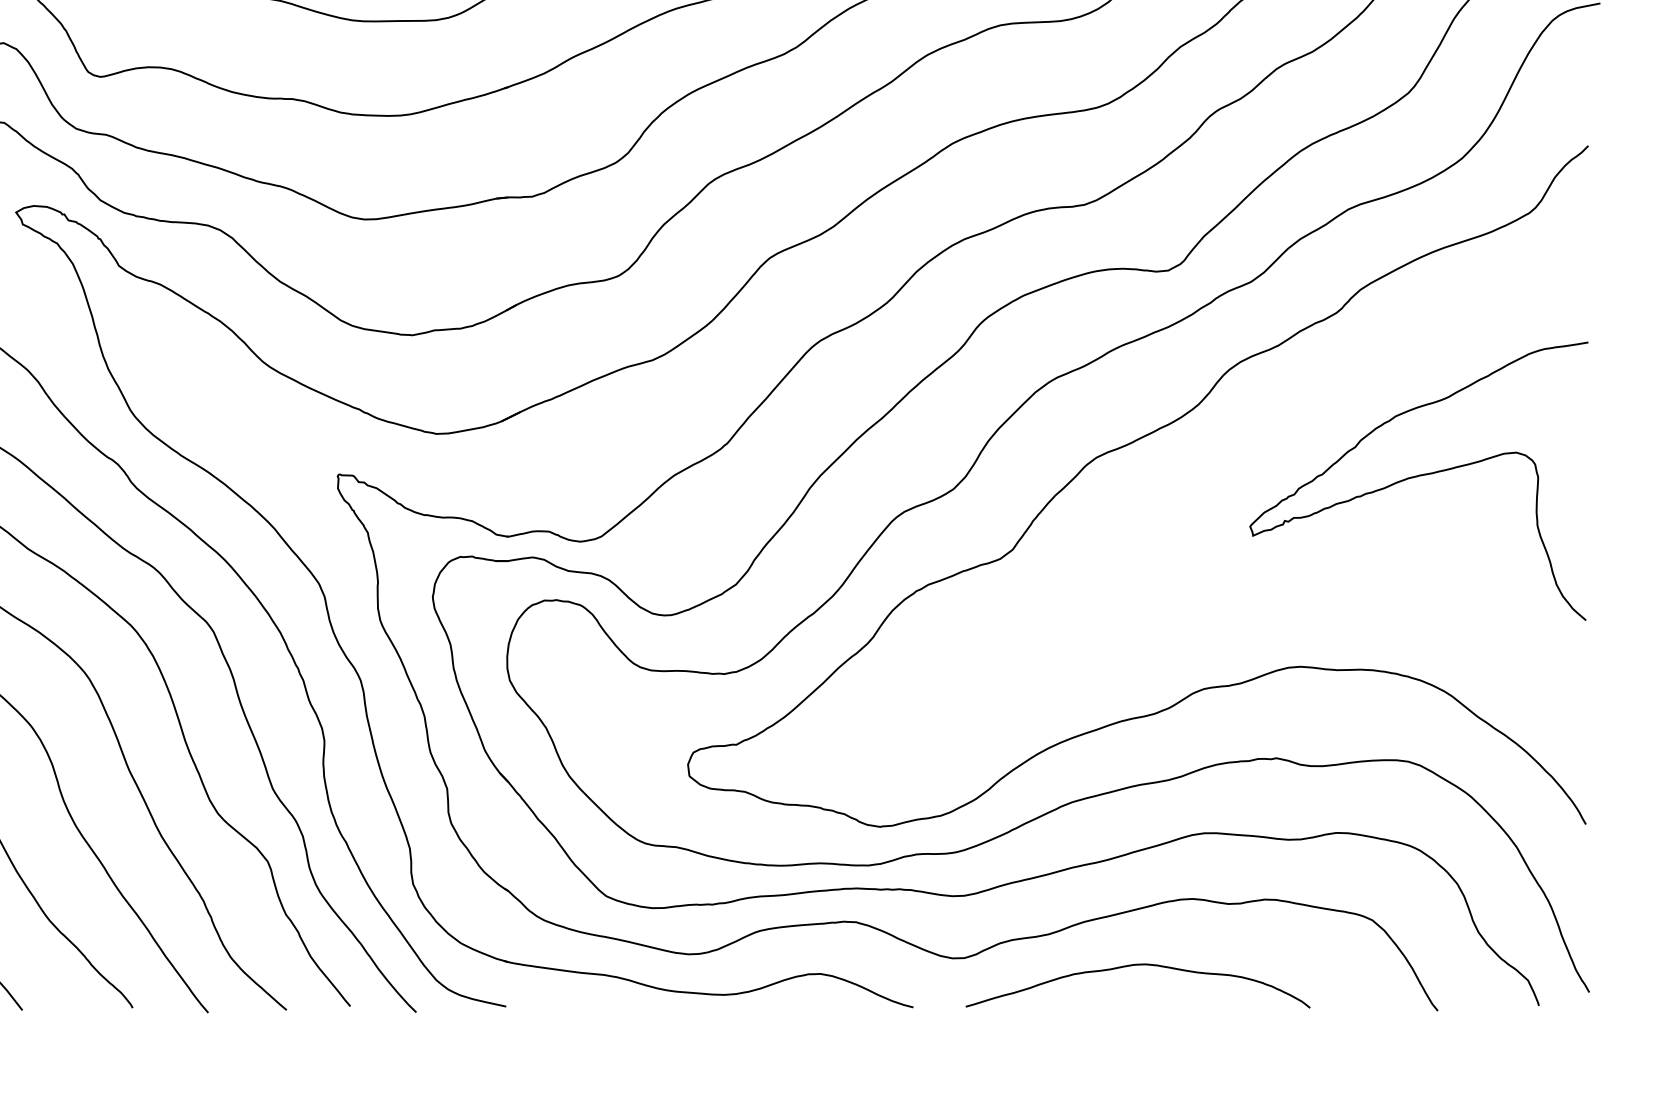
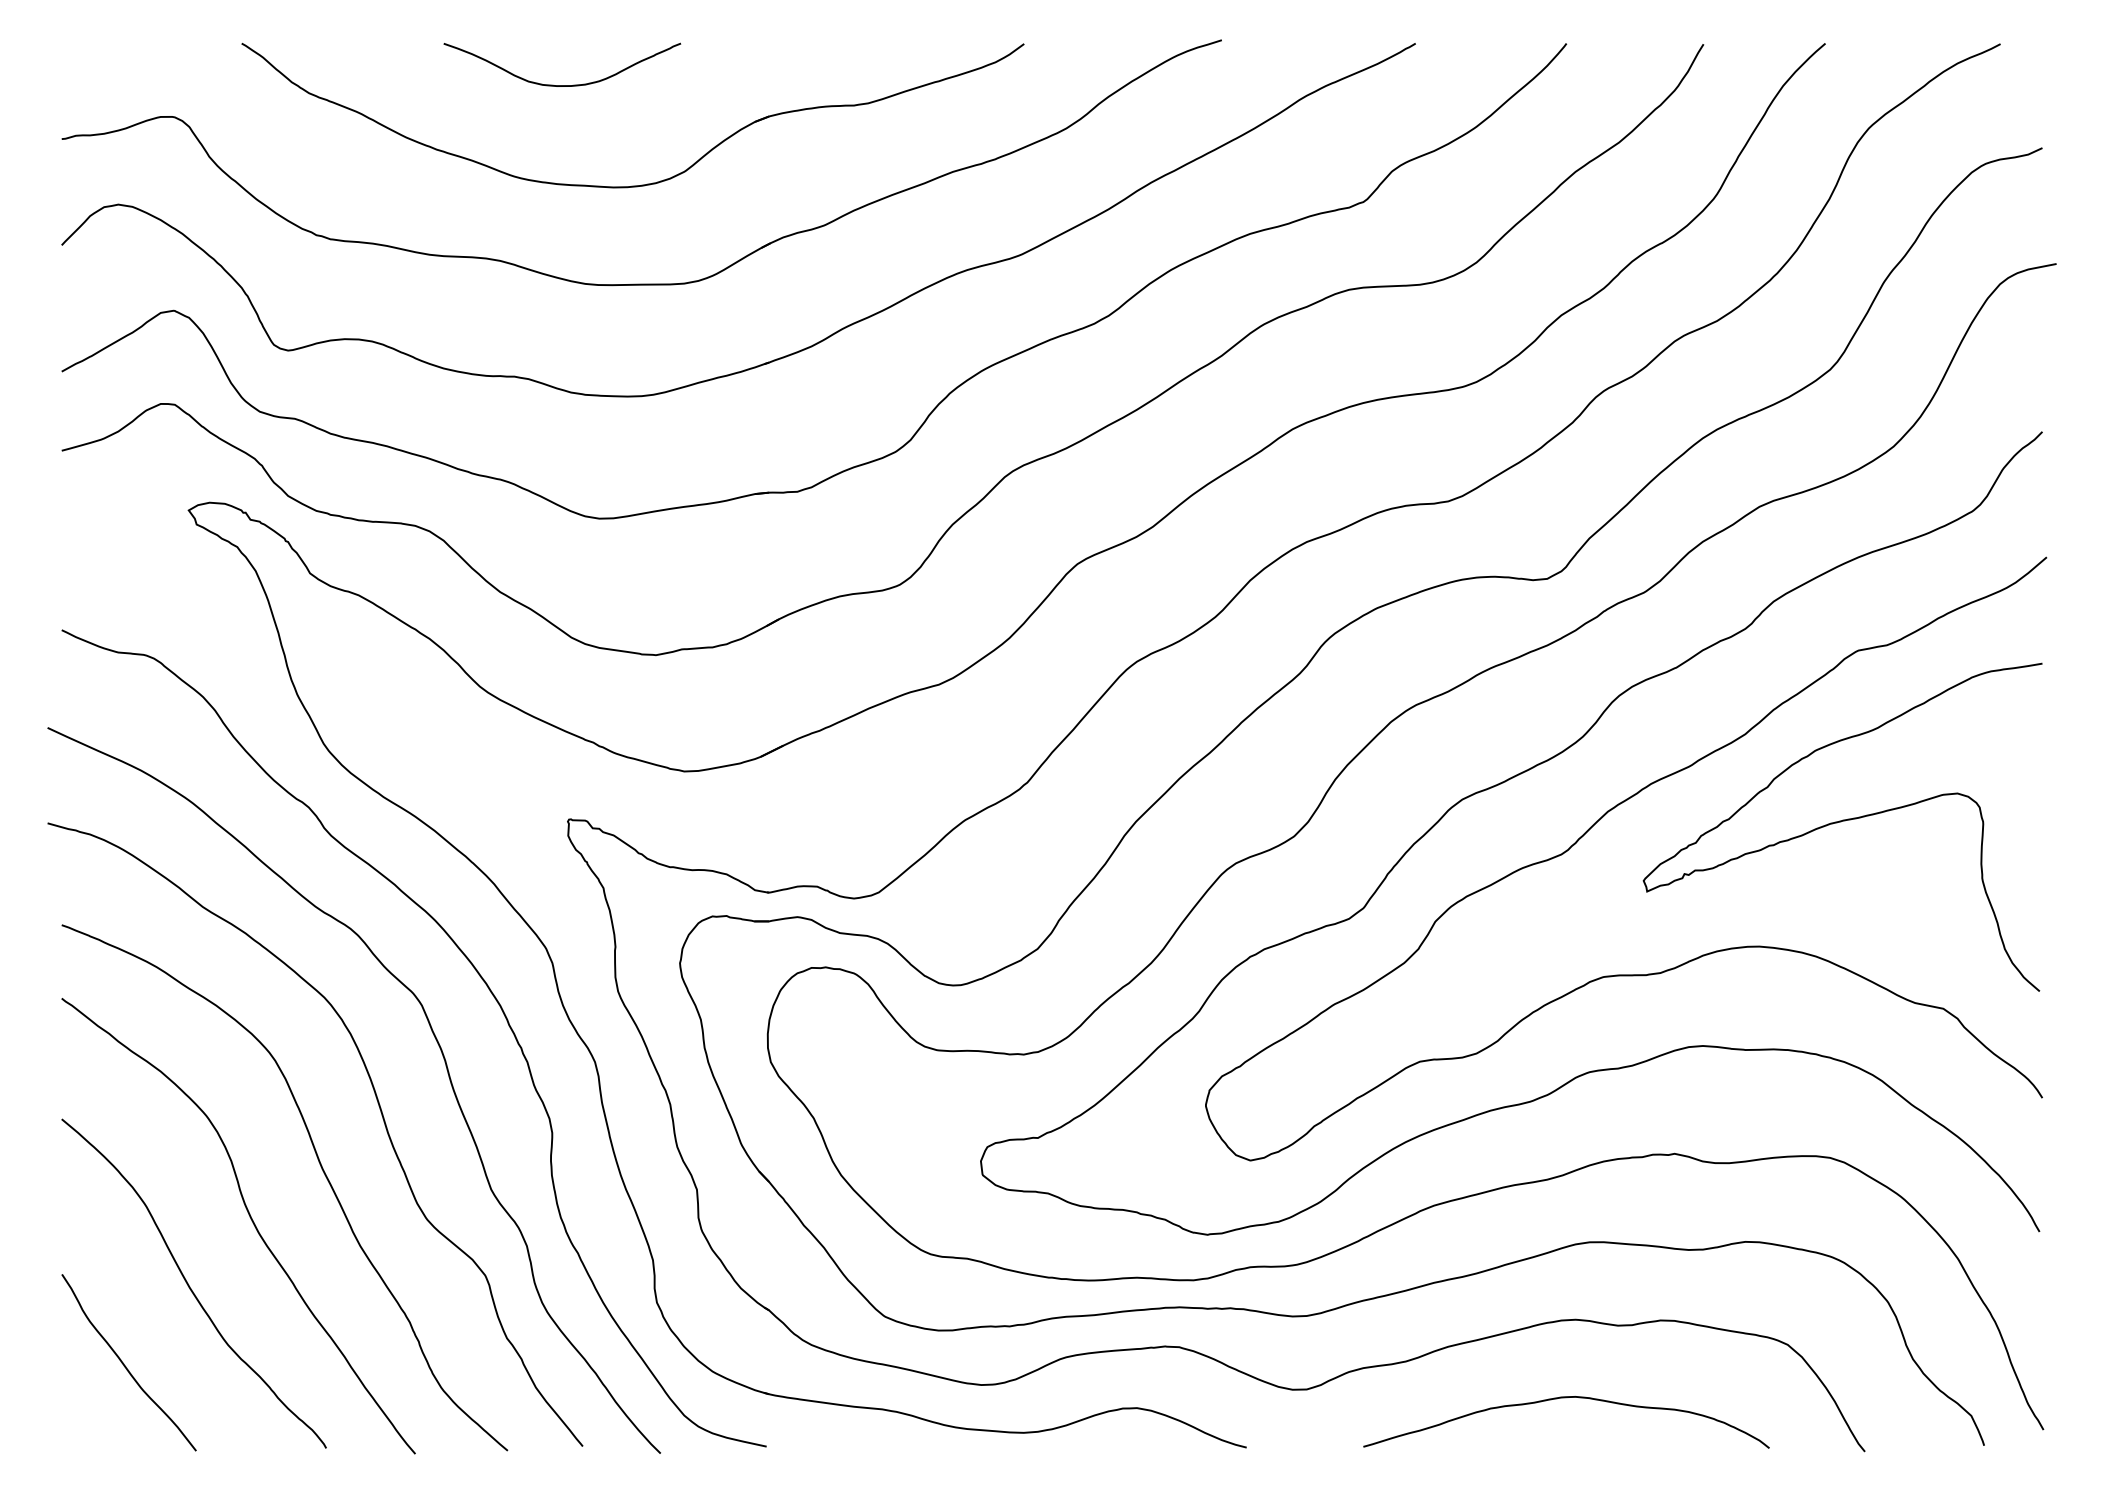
curve: (1208, 479) -> (1594, 825), added
curve: (1138, 965) -> (1566, 1398), moved

